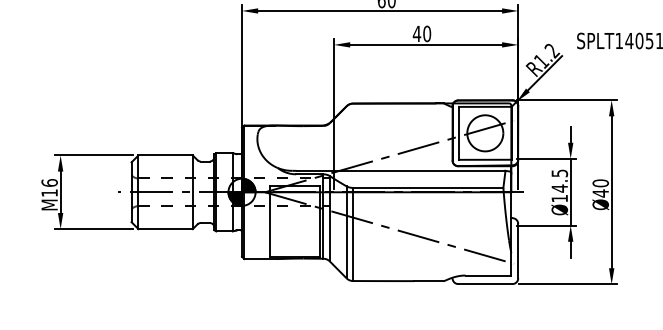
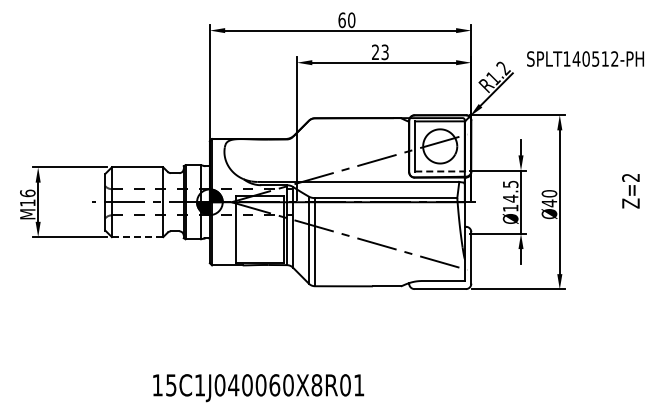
text: (421, 34) -> (379, 52), 40 -> 23
line: (485, 159) -> (440, 171), solid -> dashed
line: (165, 229) -> (137, 237), solid -> dashed

